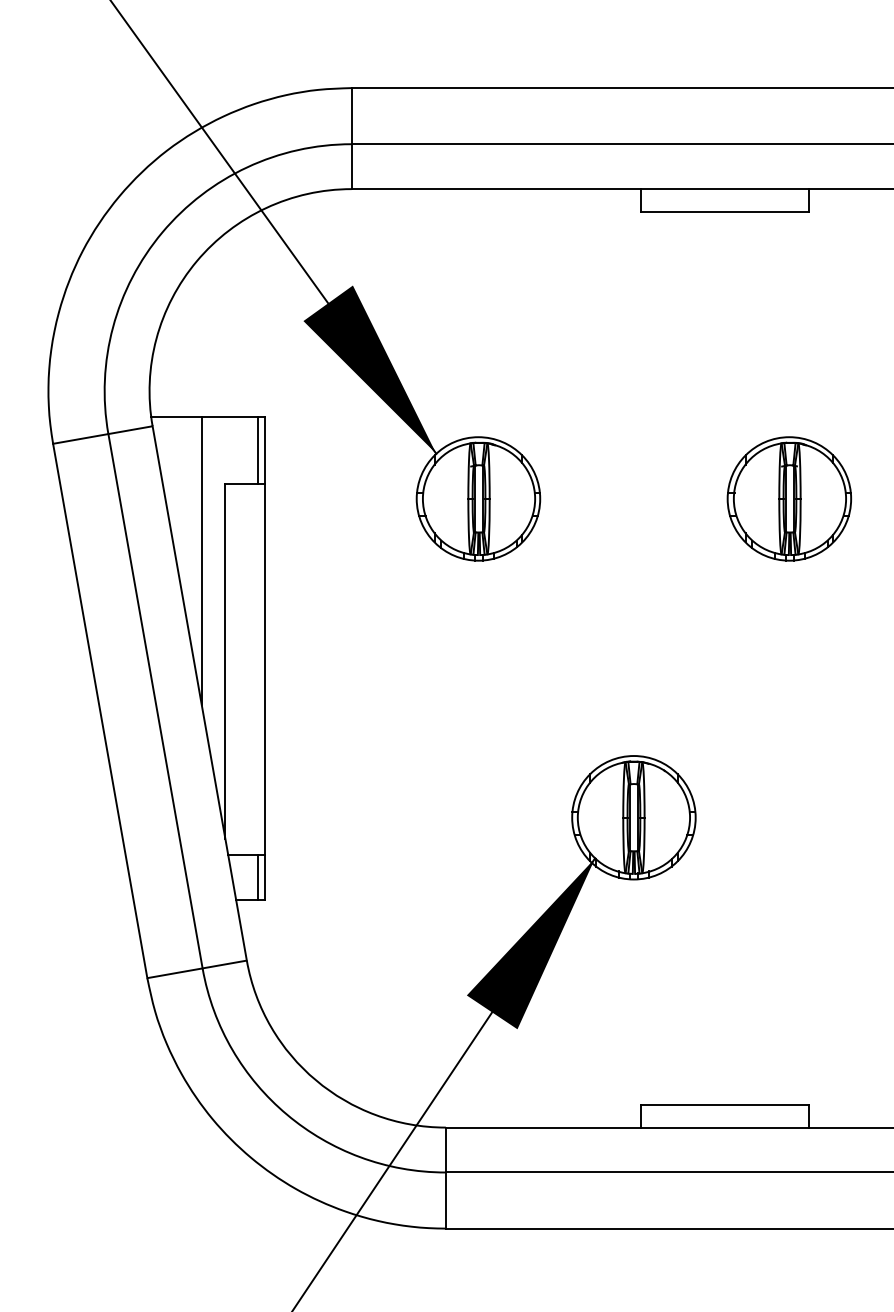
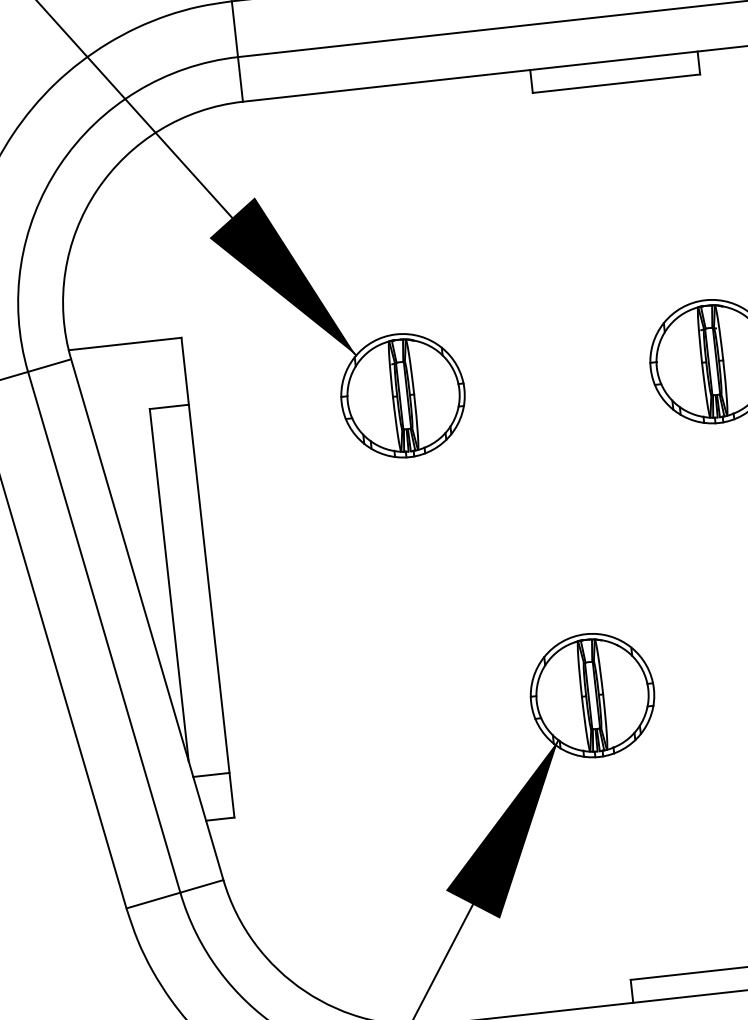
line: (257, 450) -> (178, 371), removed
line: (201, 560) -> (134, 487), removed
line: (257, 876) -> (224, 795), removed

